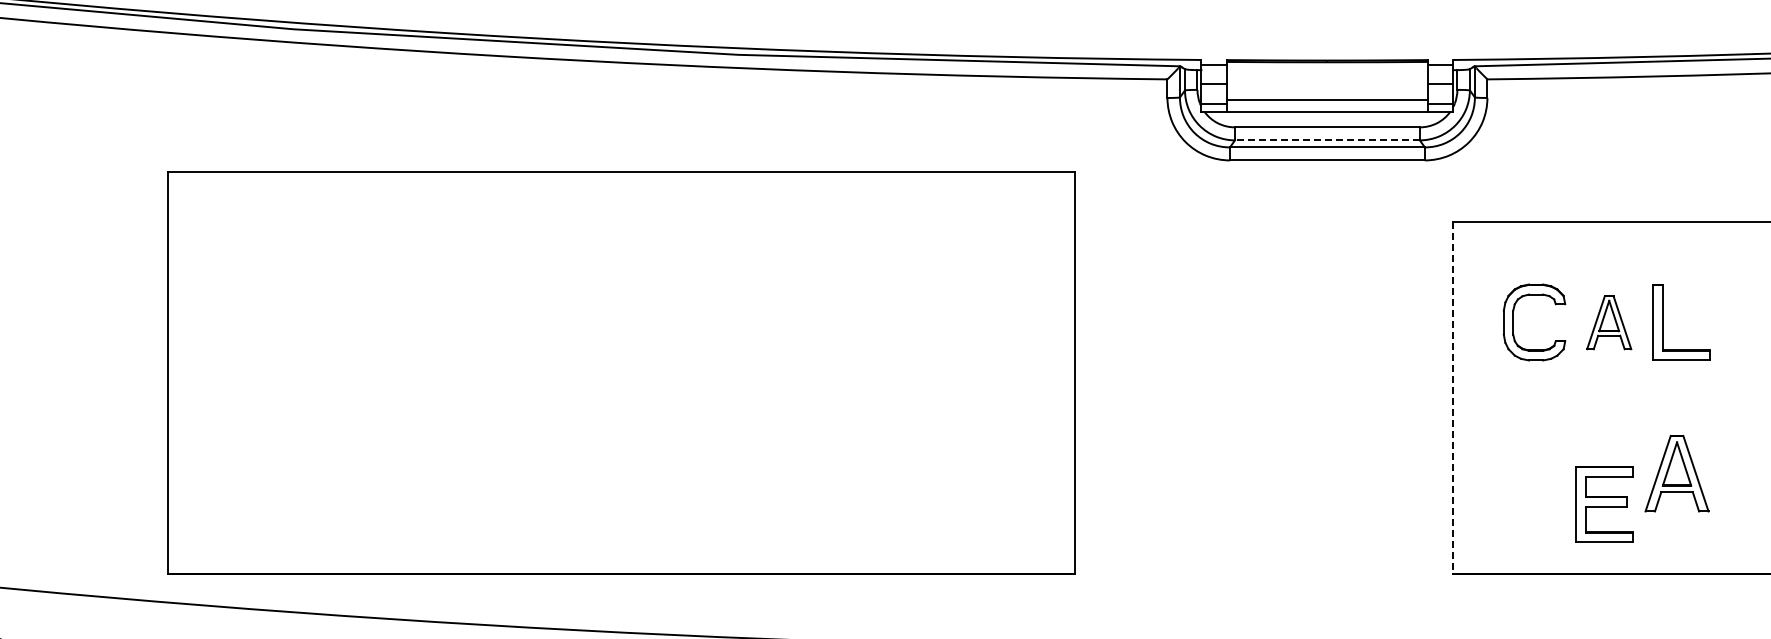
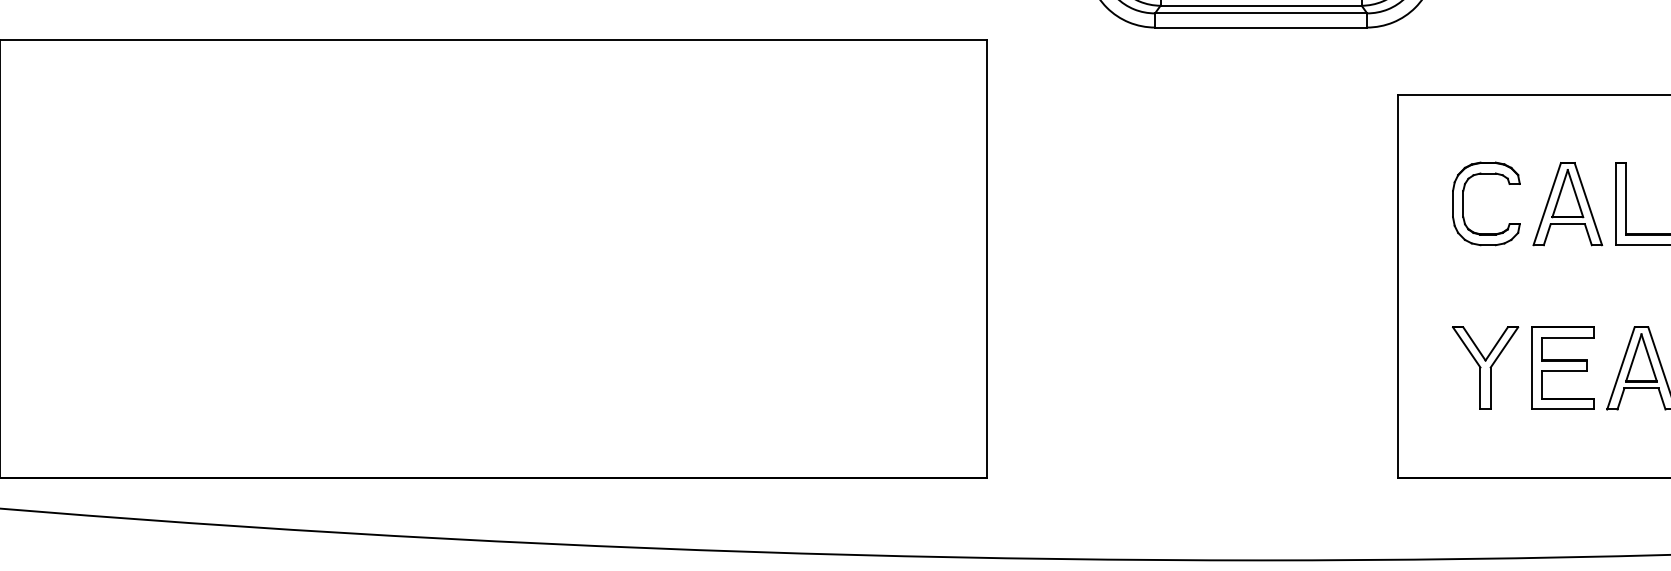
line: (1326, 140) -> (1260, 5), dashed -> solid
part: (1608, 322) -> (1566, 203), size x1.43
line: (1453, 398) -> (1398, 286), dashed -> solid
part: (1533, 472) -> (1485, 367), added
part: (1604, 504) -> (1562, 368), moved

